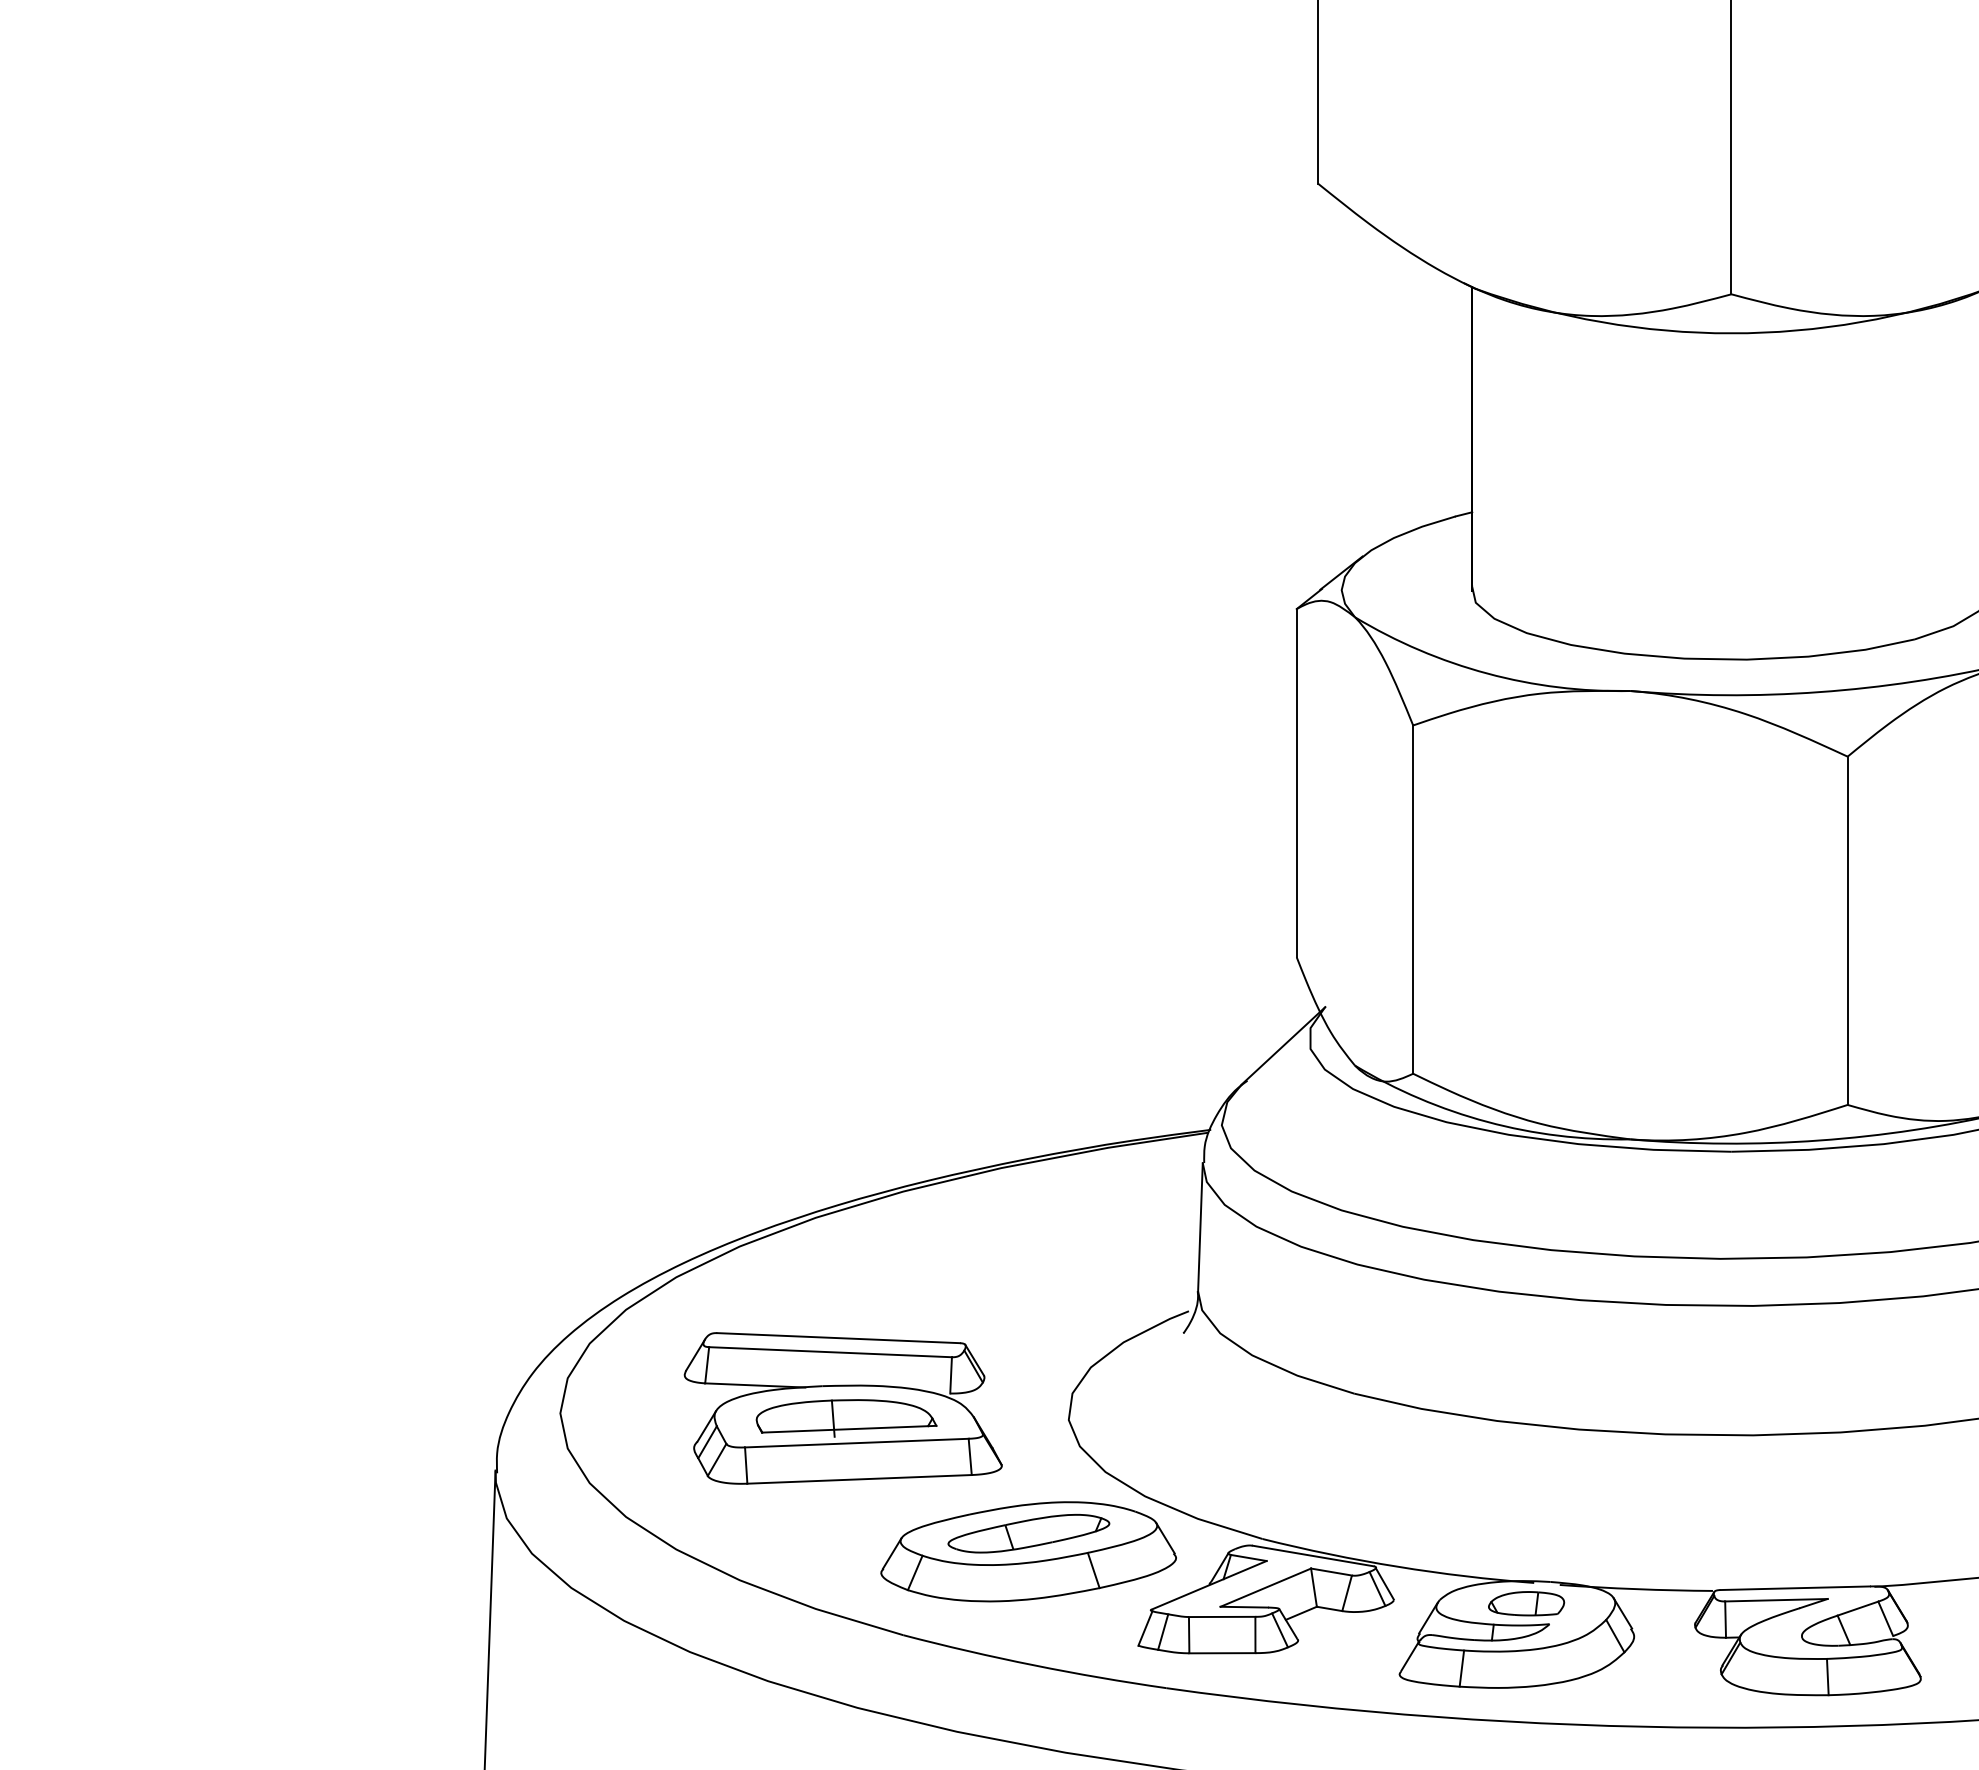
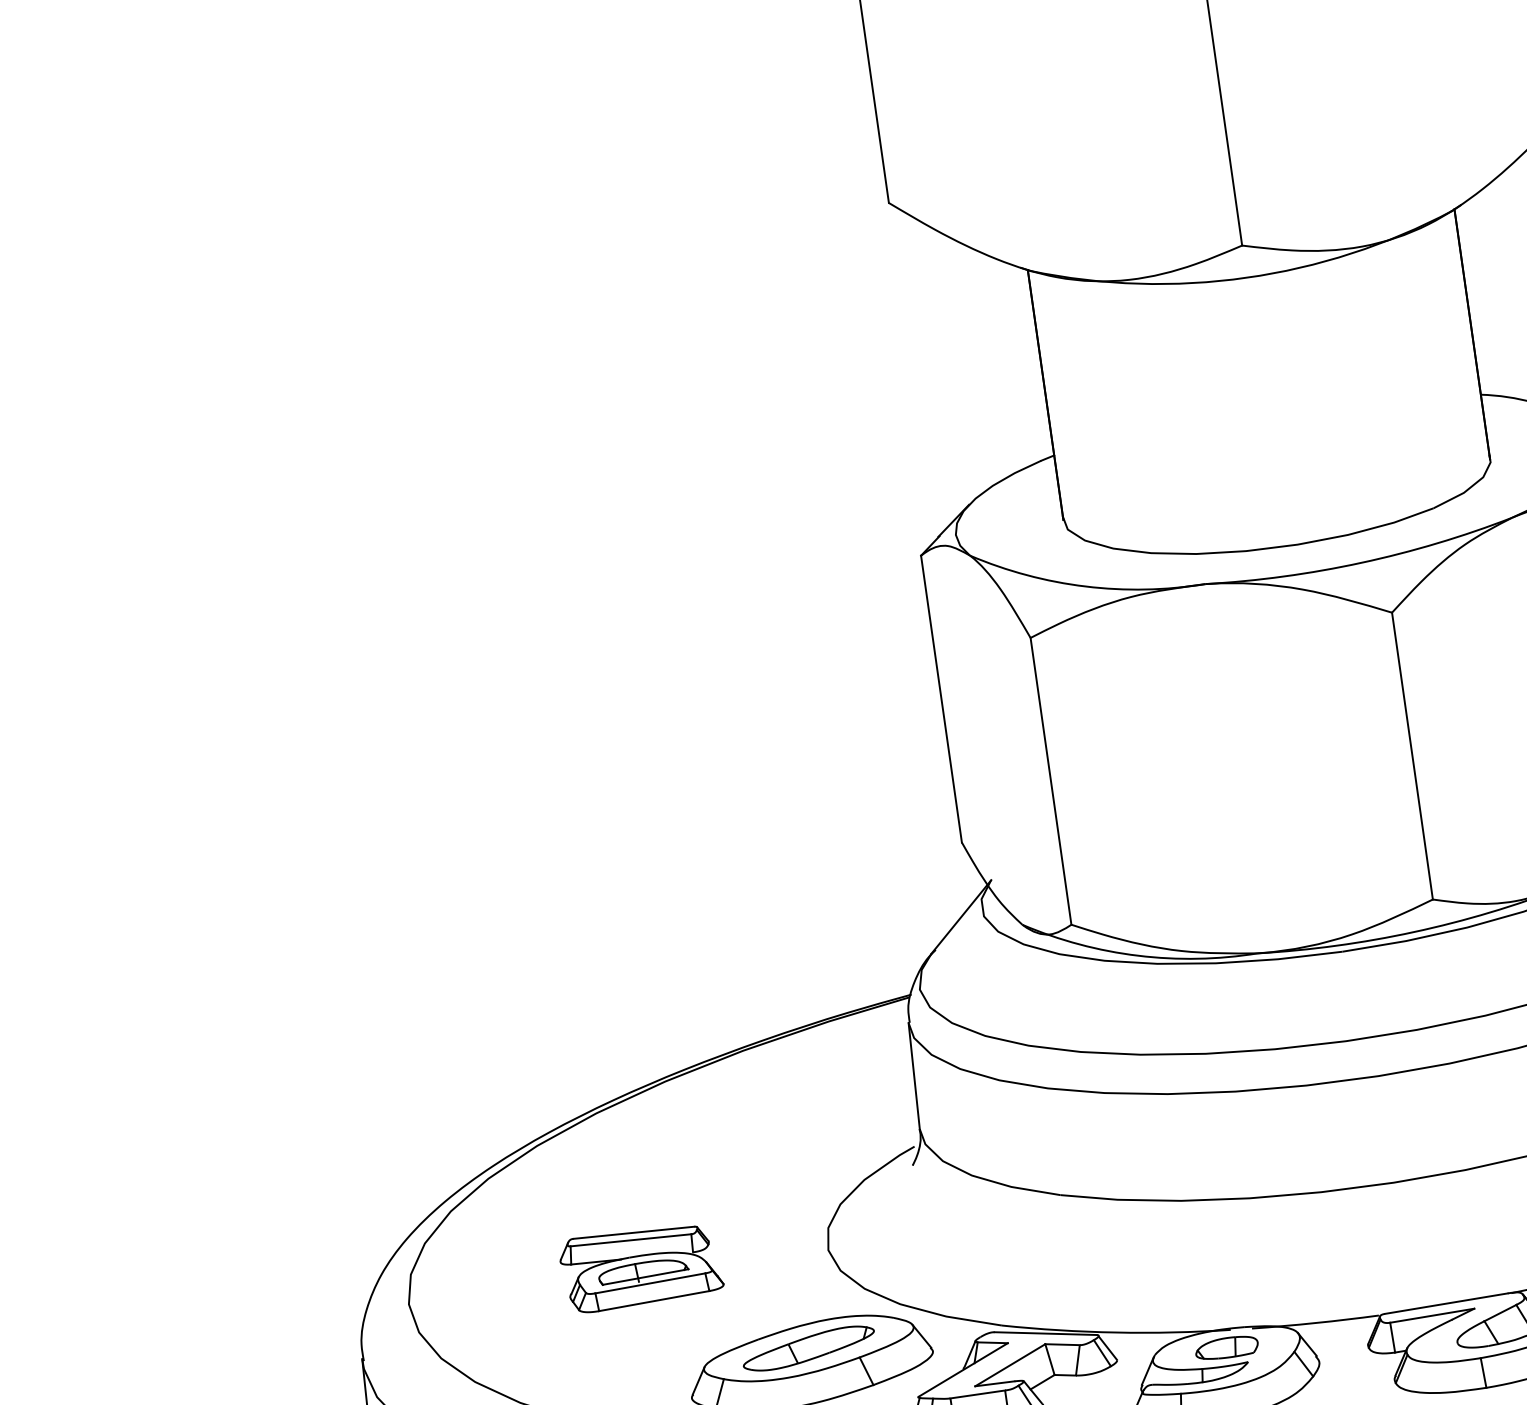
part: (842, 1408) -> (640, 1267), size x0.6

